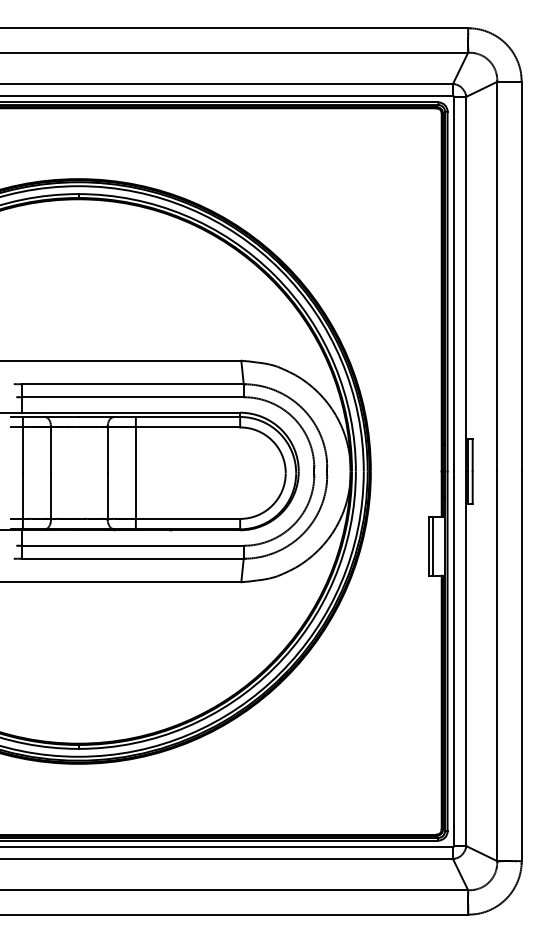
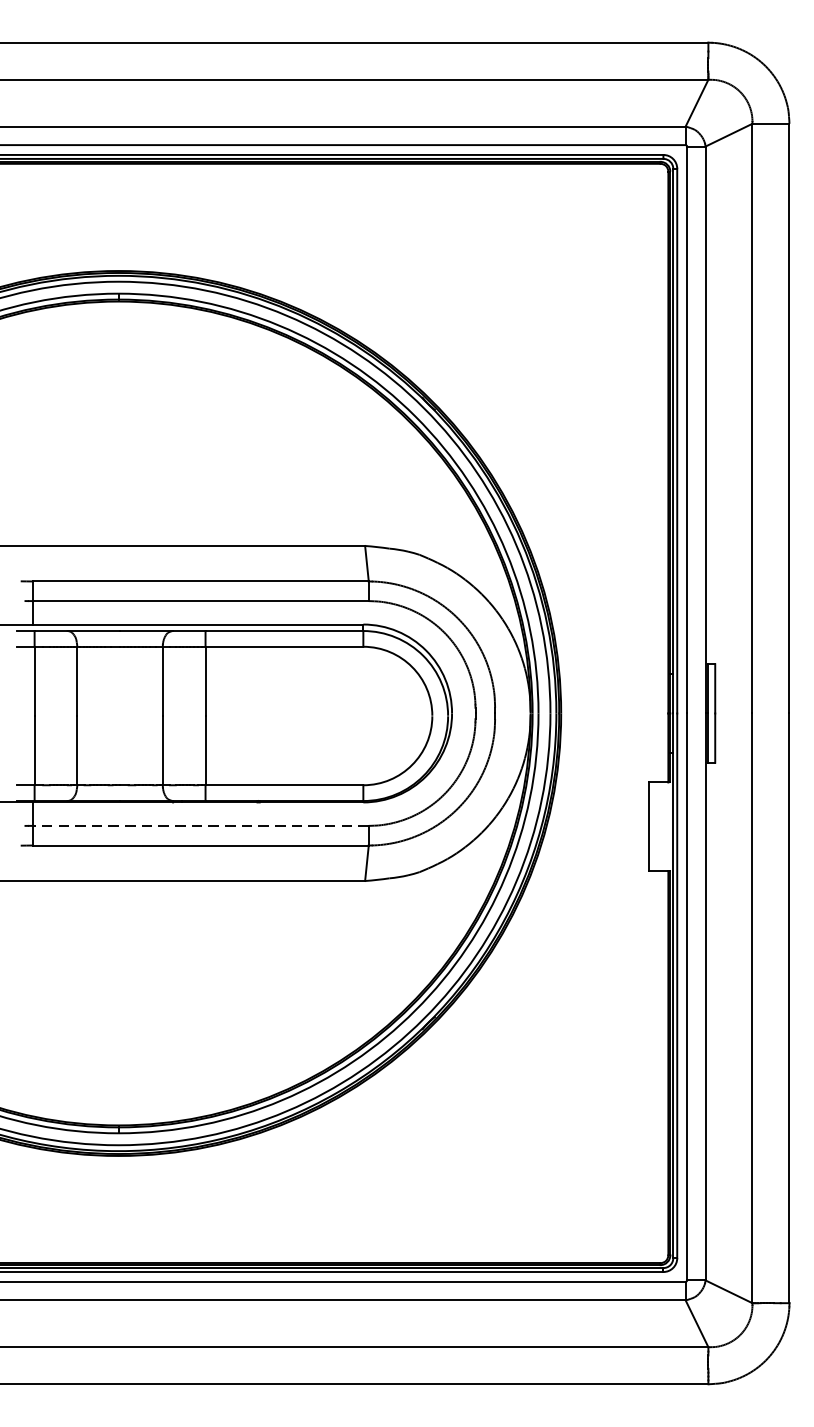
line: (132, 545) -> (200, 825), solid -> dashed
line: (433, 546) -> (655, 827), removed

